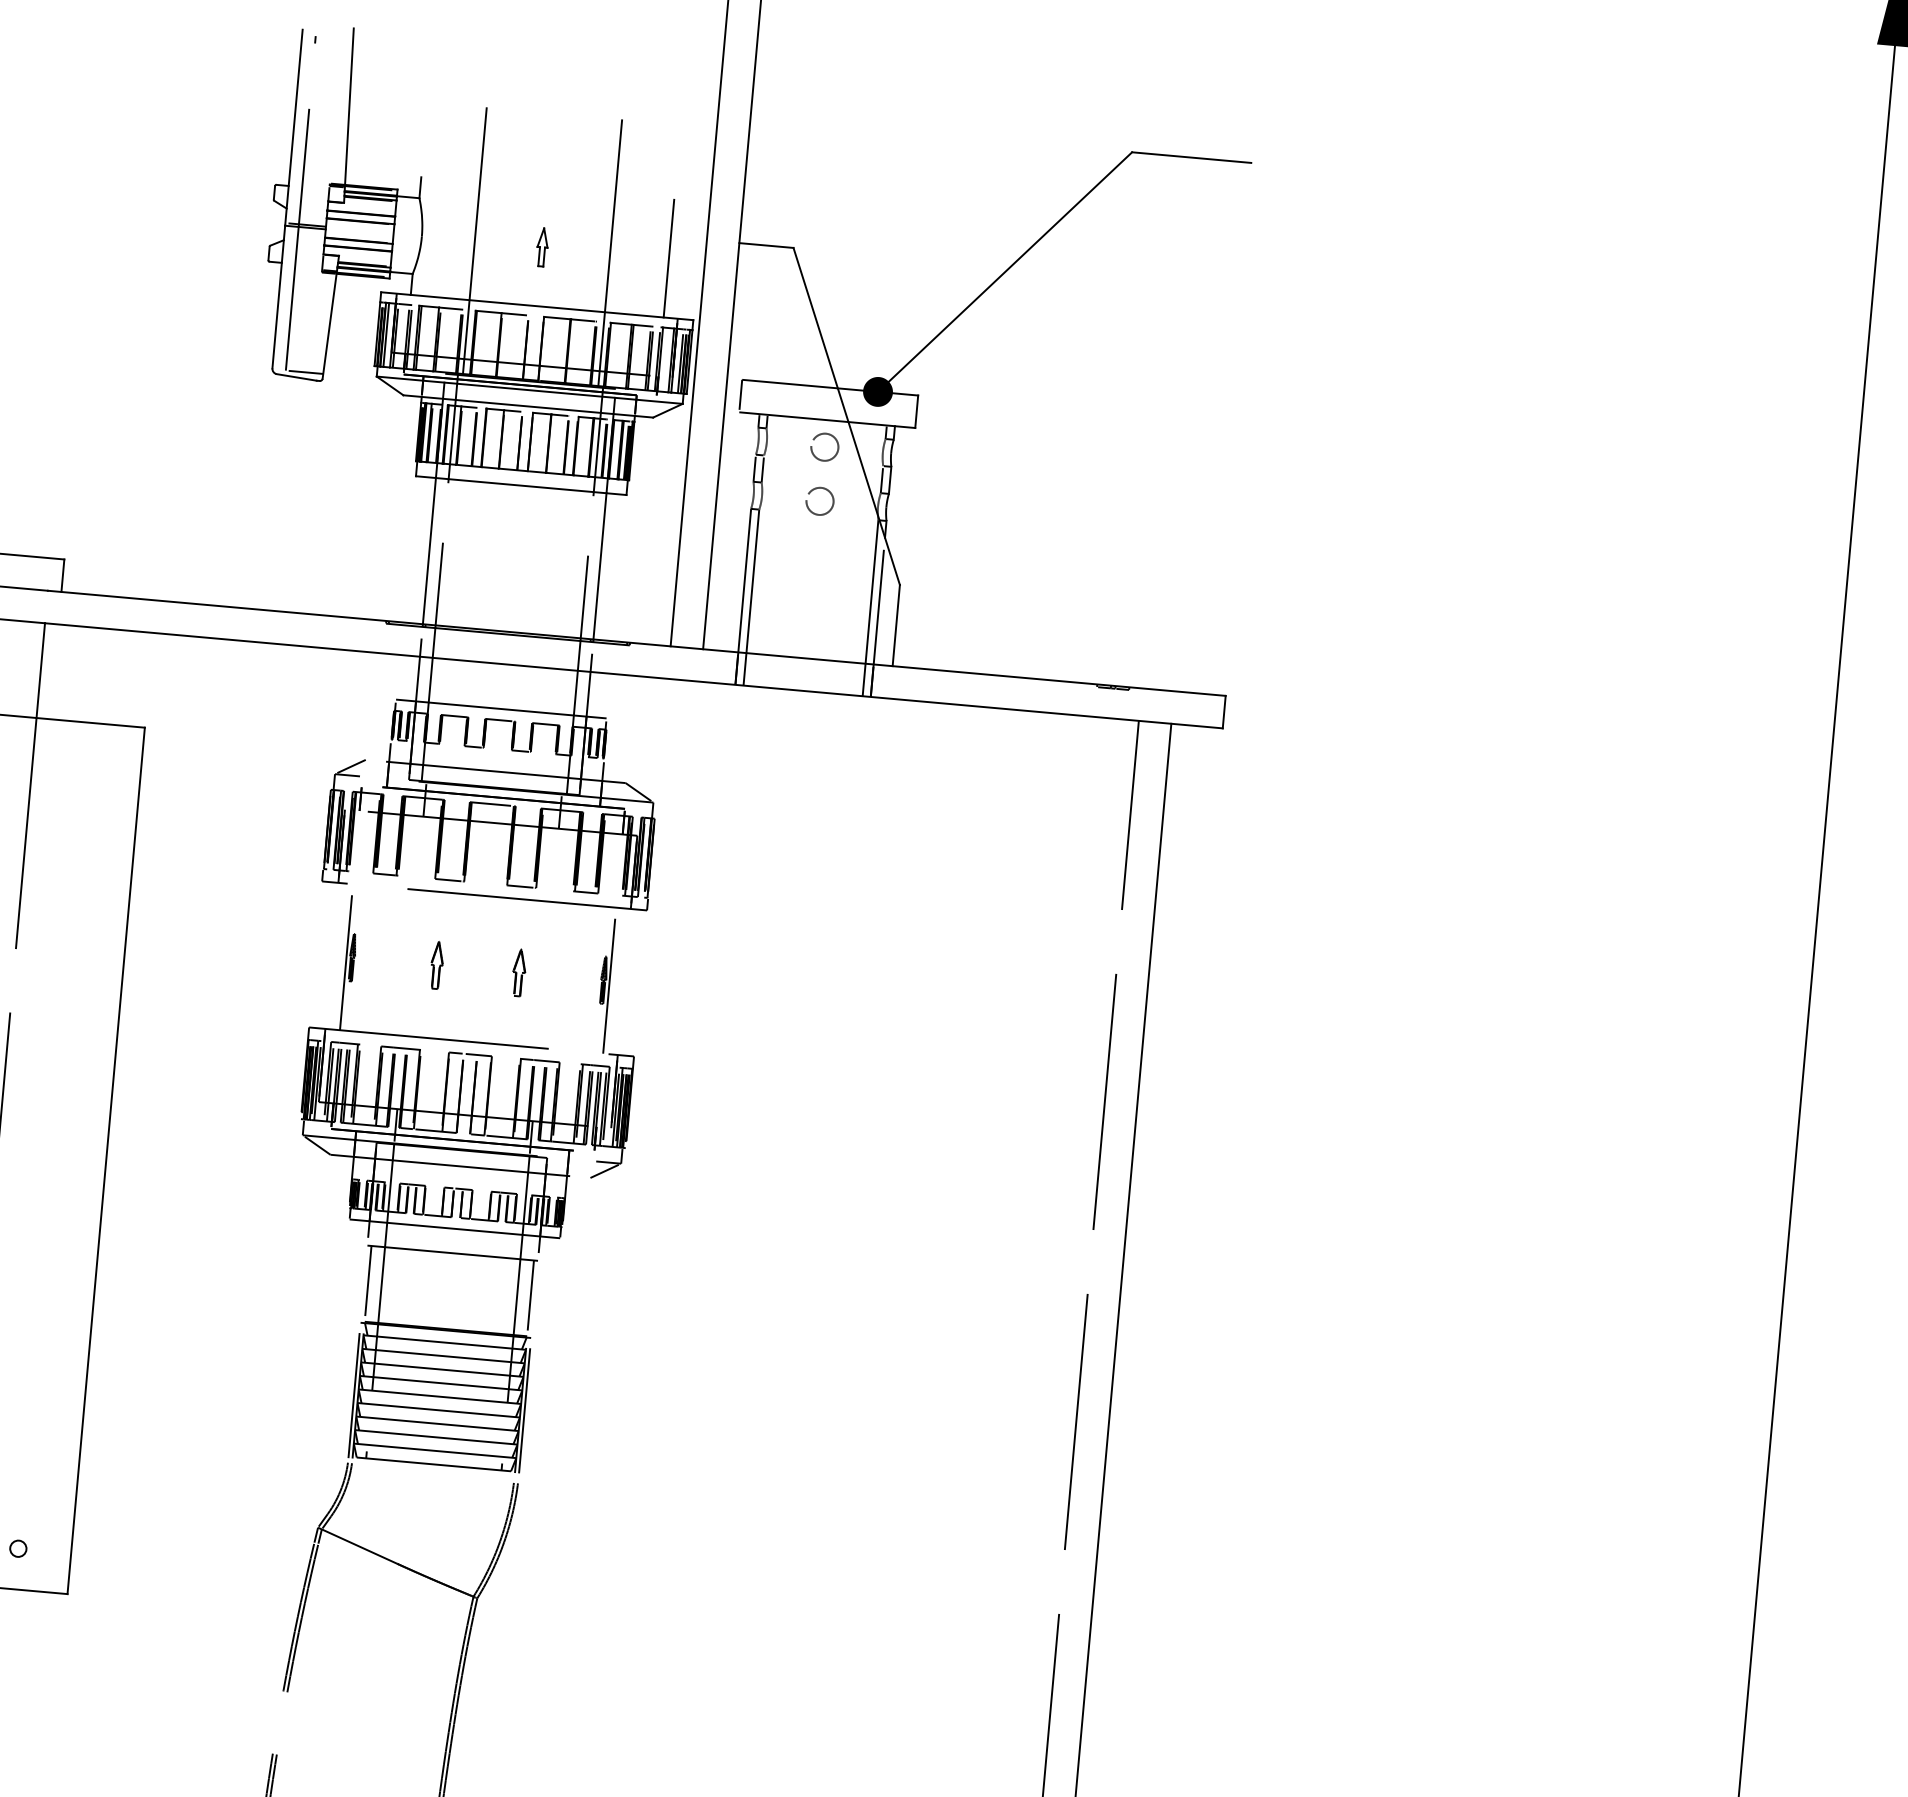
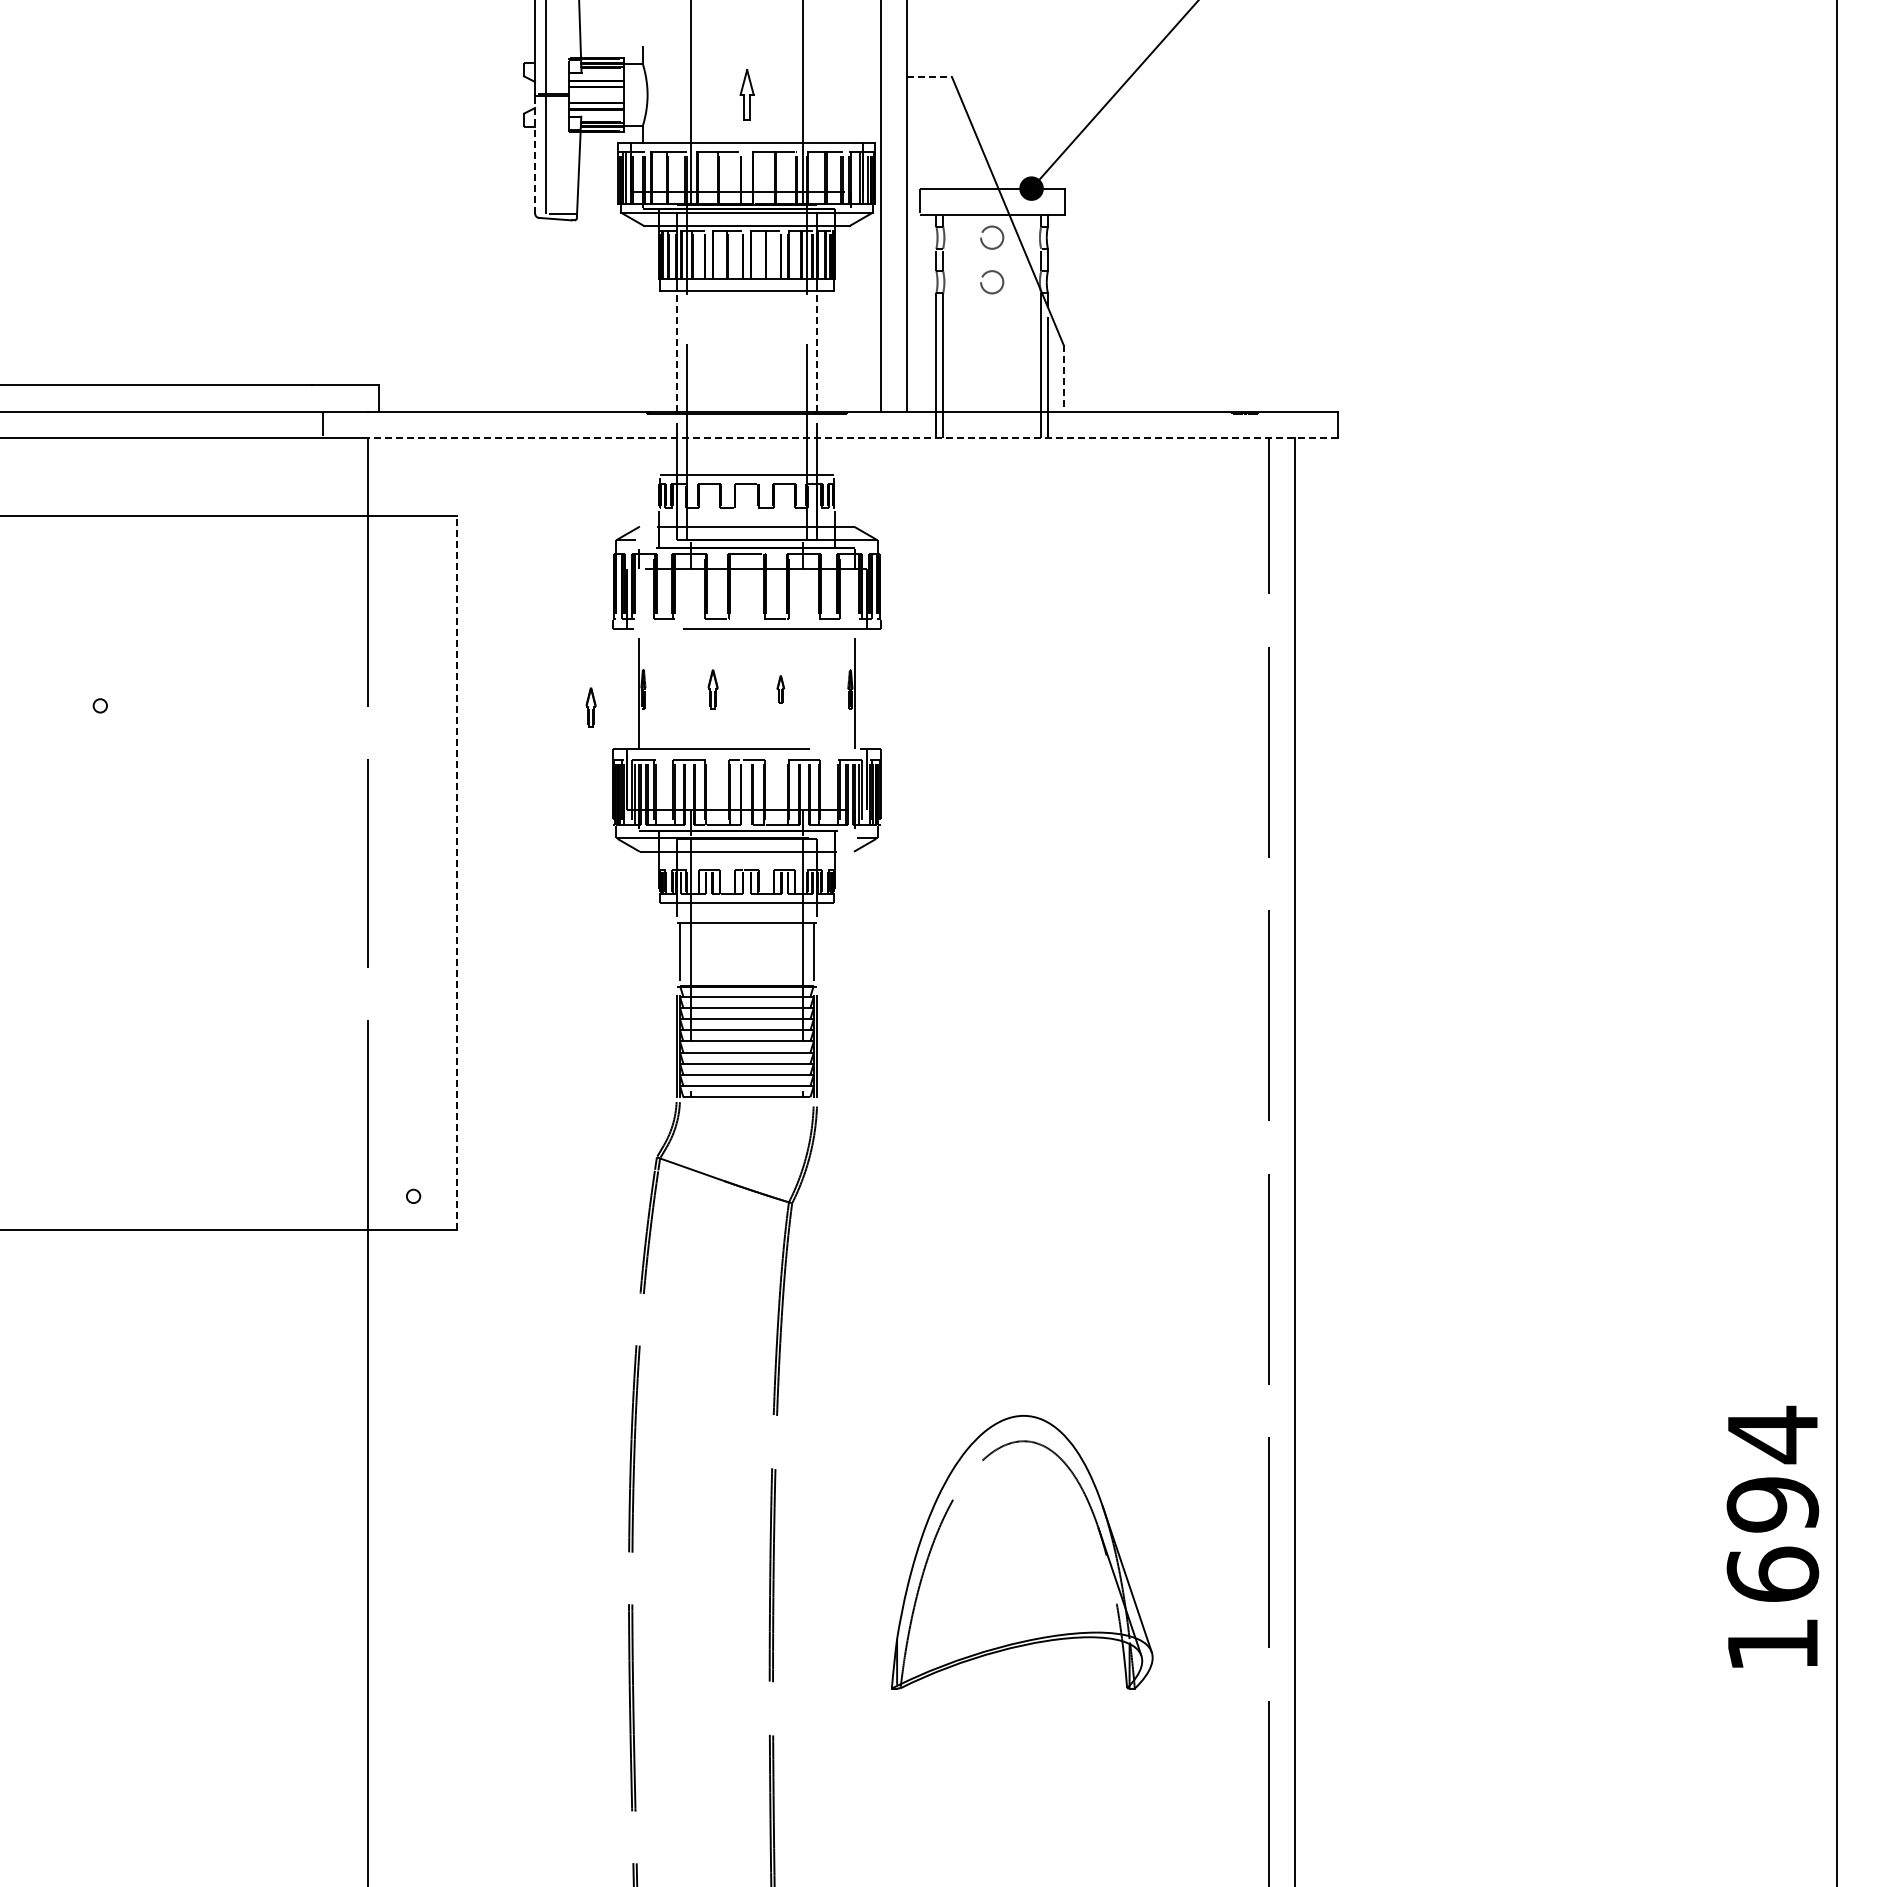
part: (542, 246) -> (746, 94), size x1.6
line: (767, 246) -> (930, 77), solid -> dashed
line: (669, 258) -> (851, 94), removed
line: (279, 296) -> (535, 154), solid -> dashed
line: (429, 550) -> (676, 350), solid -> dashed
line: (600, 565) -> (817, 350), solid -> dashed
line: (896, 625) -> (1063, 378), solid -> dashed
line: (633, 675) -> (852, 438), solid -> dashed
part: (518, 972) -> (780, 689), size x0.7
part: (286, 974) -> (590, 707), added
line: (106, 1161) -> (457, 873), solid -> dashed

